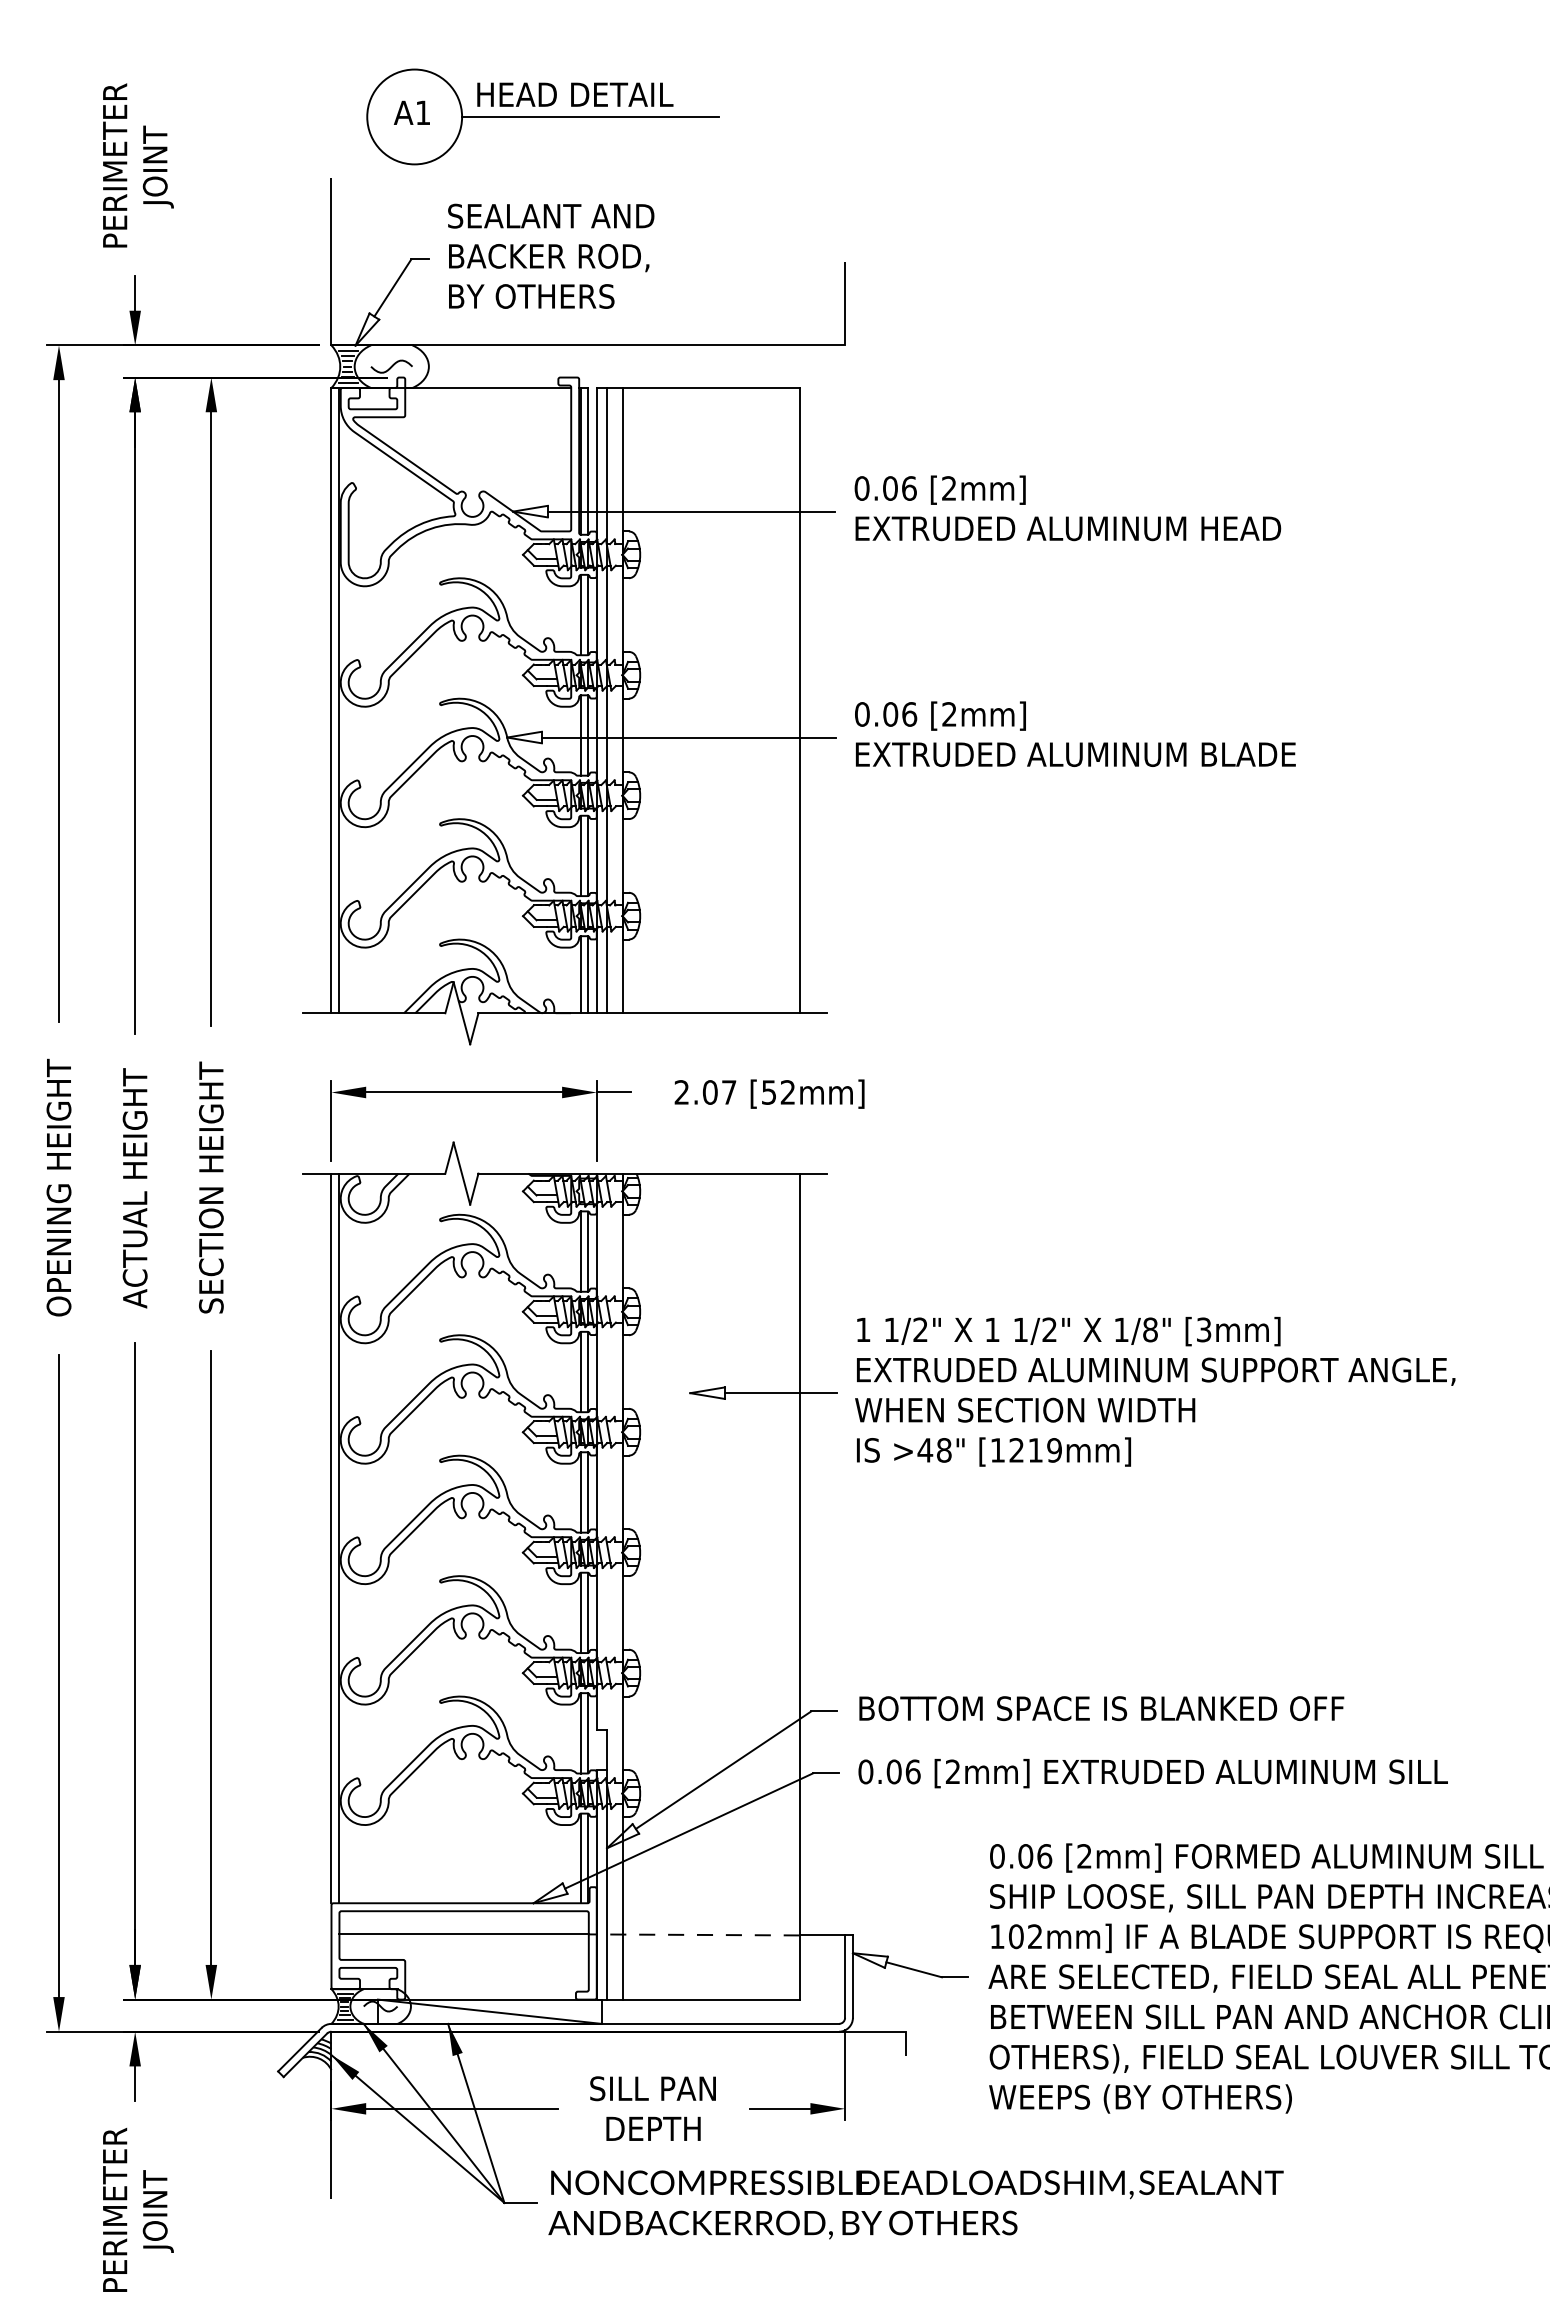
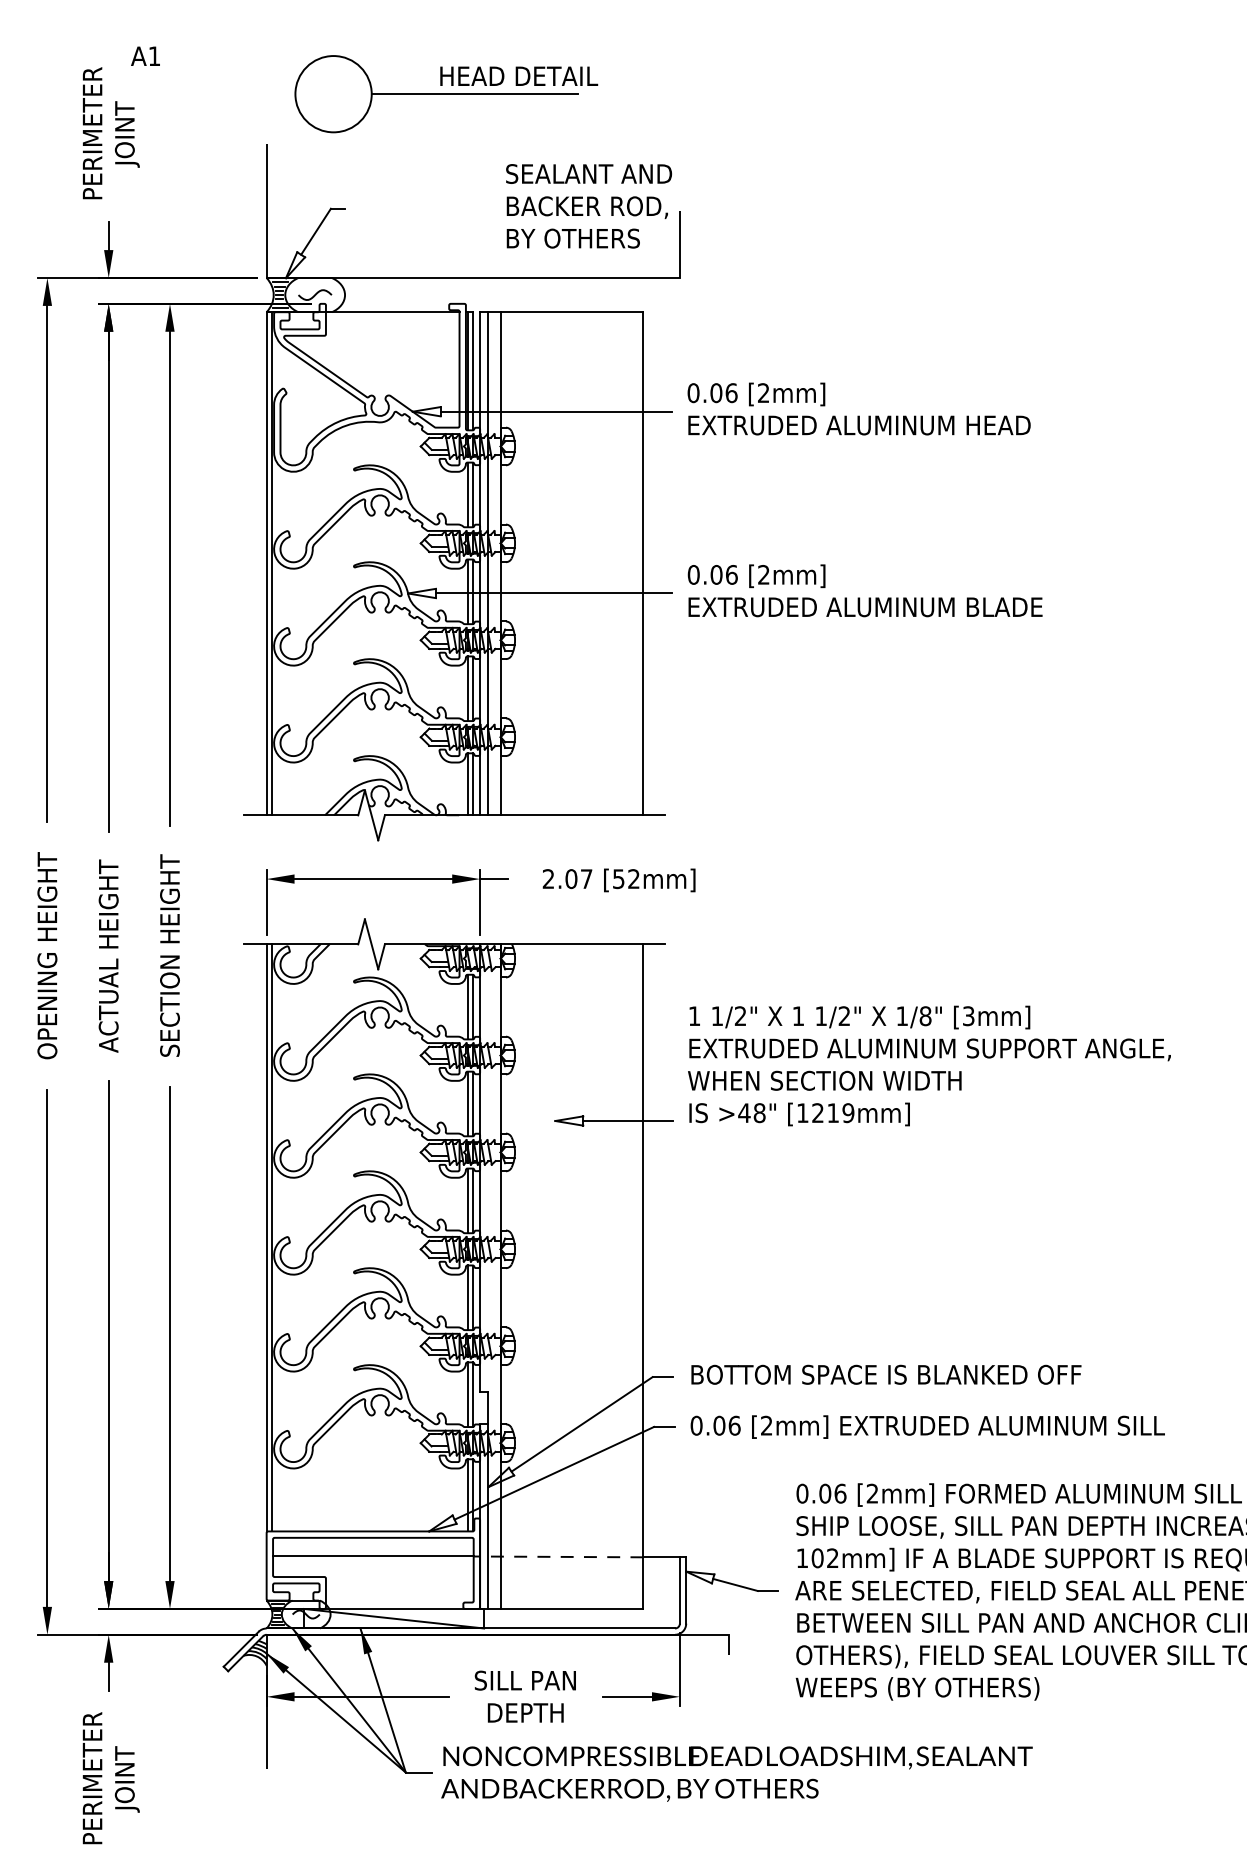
text: (575, 94) -> (519, 76), moved
text: (411, 112) -> (145, 55), moved
text: (551, 255) -> (589, 205), moved
text: (1155, 1391) -> (929, 1065), moved

